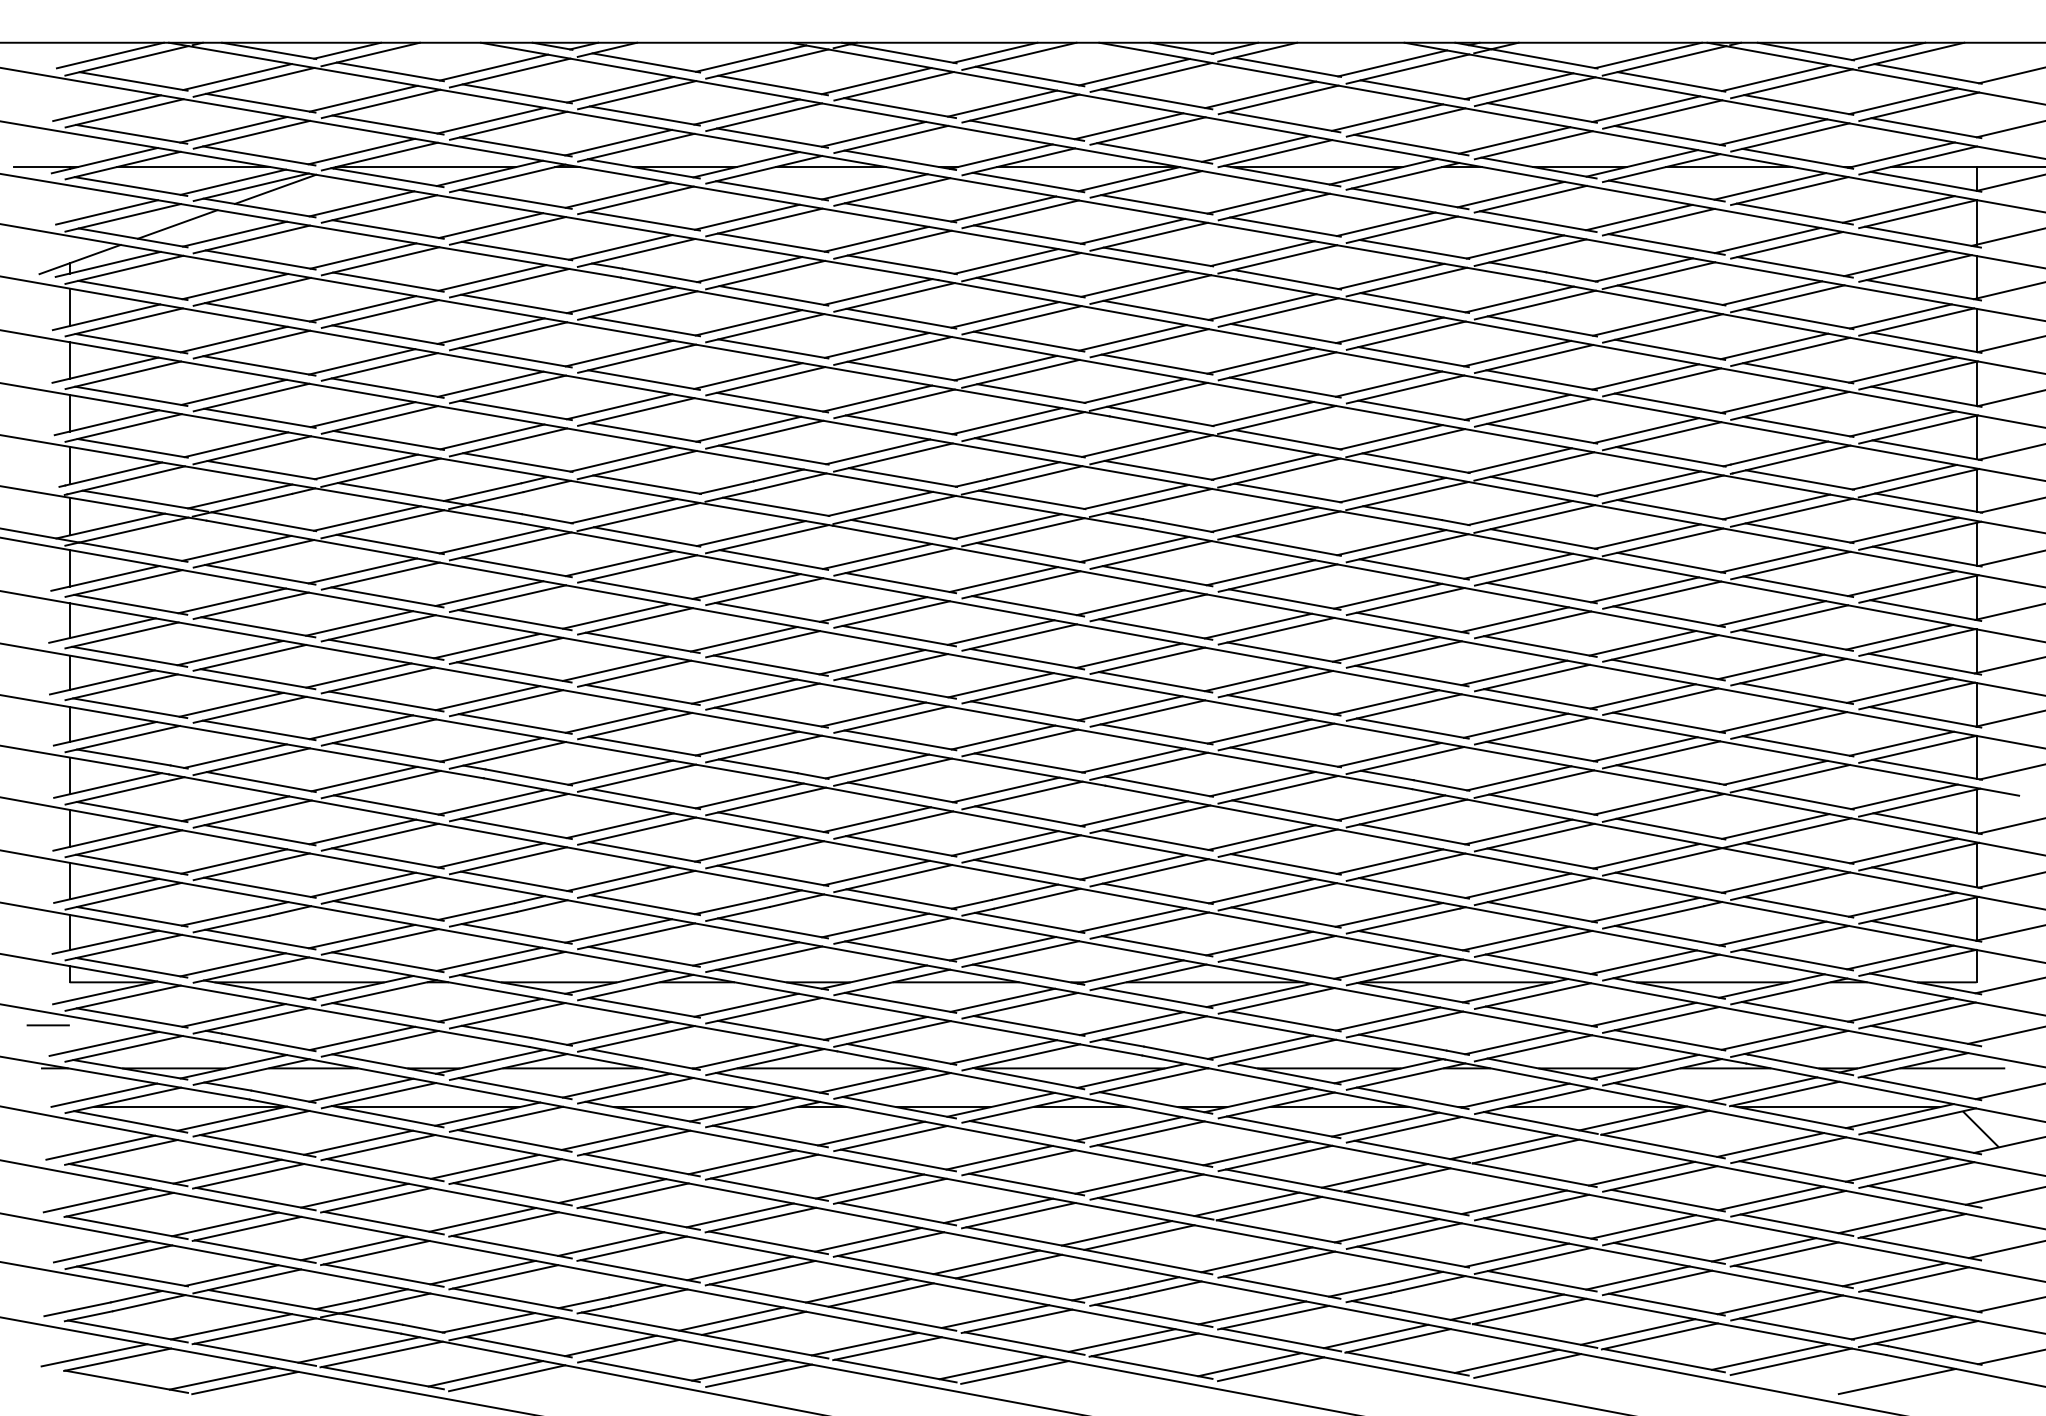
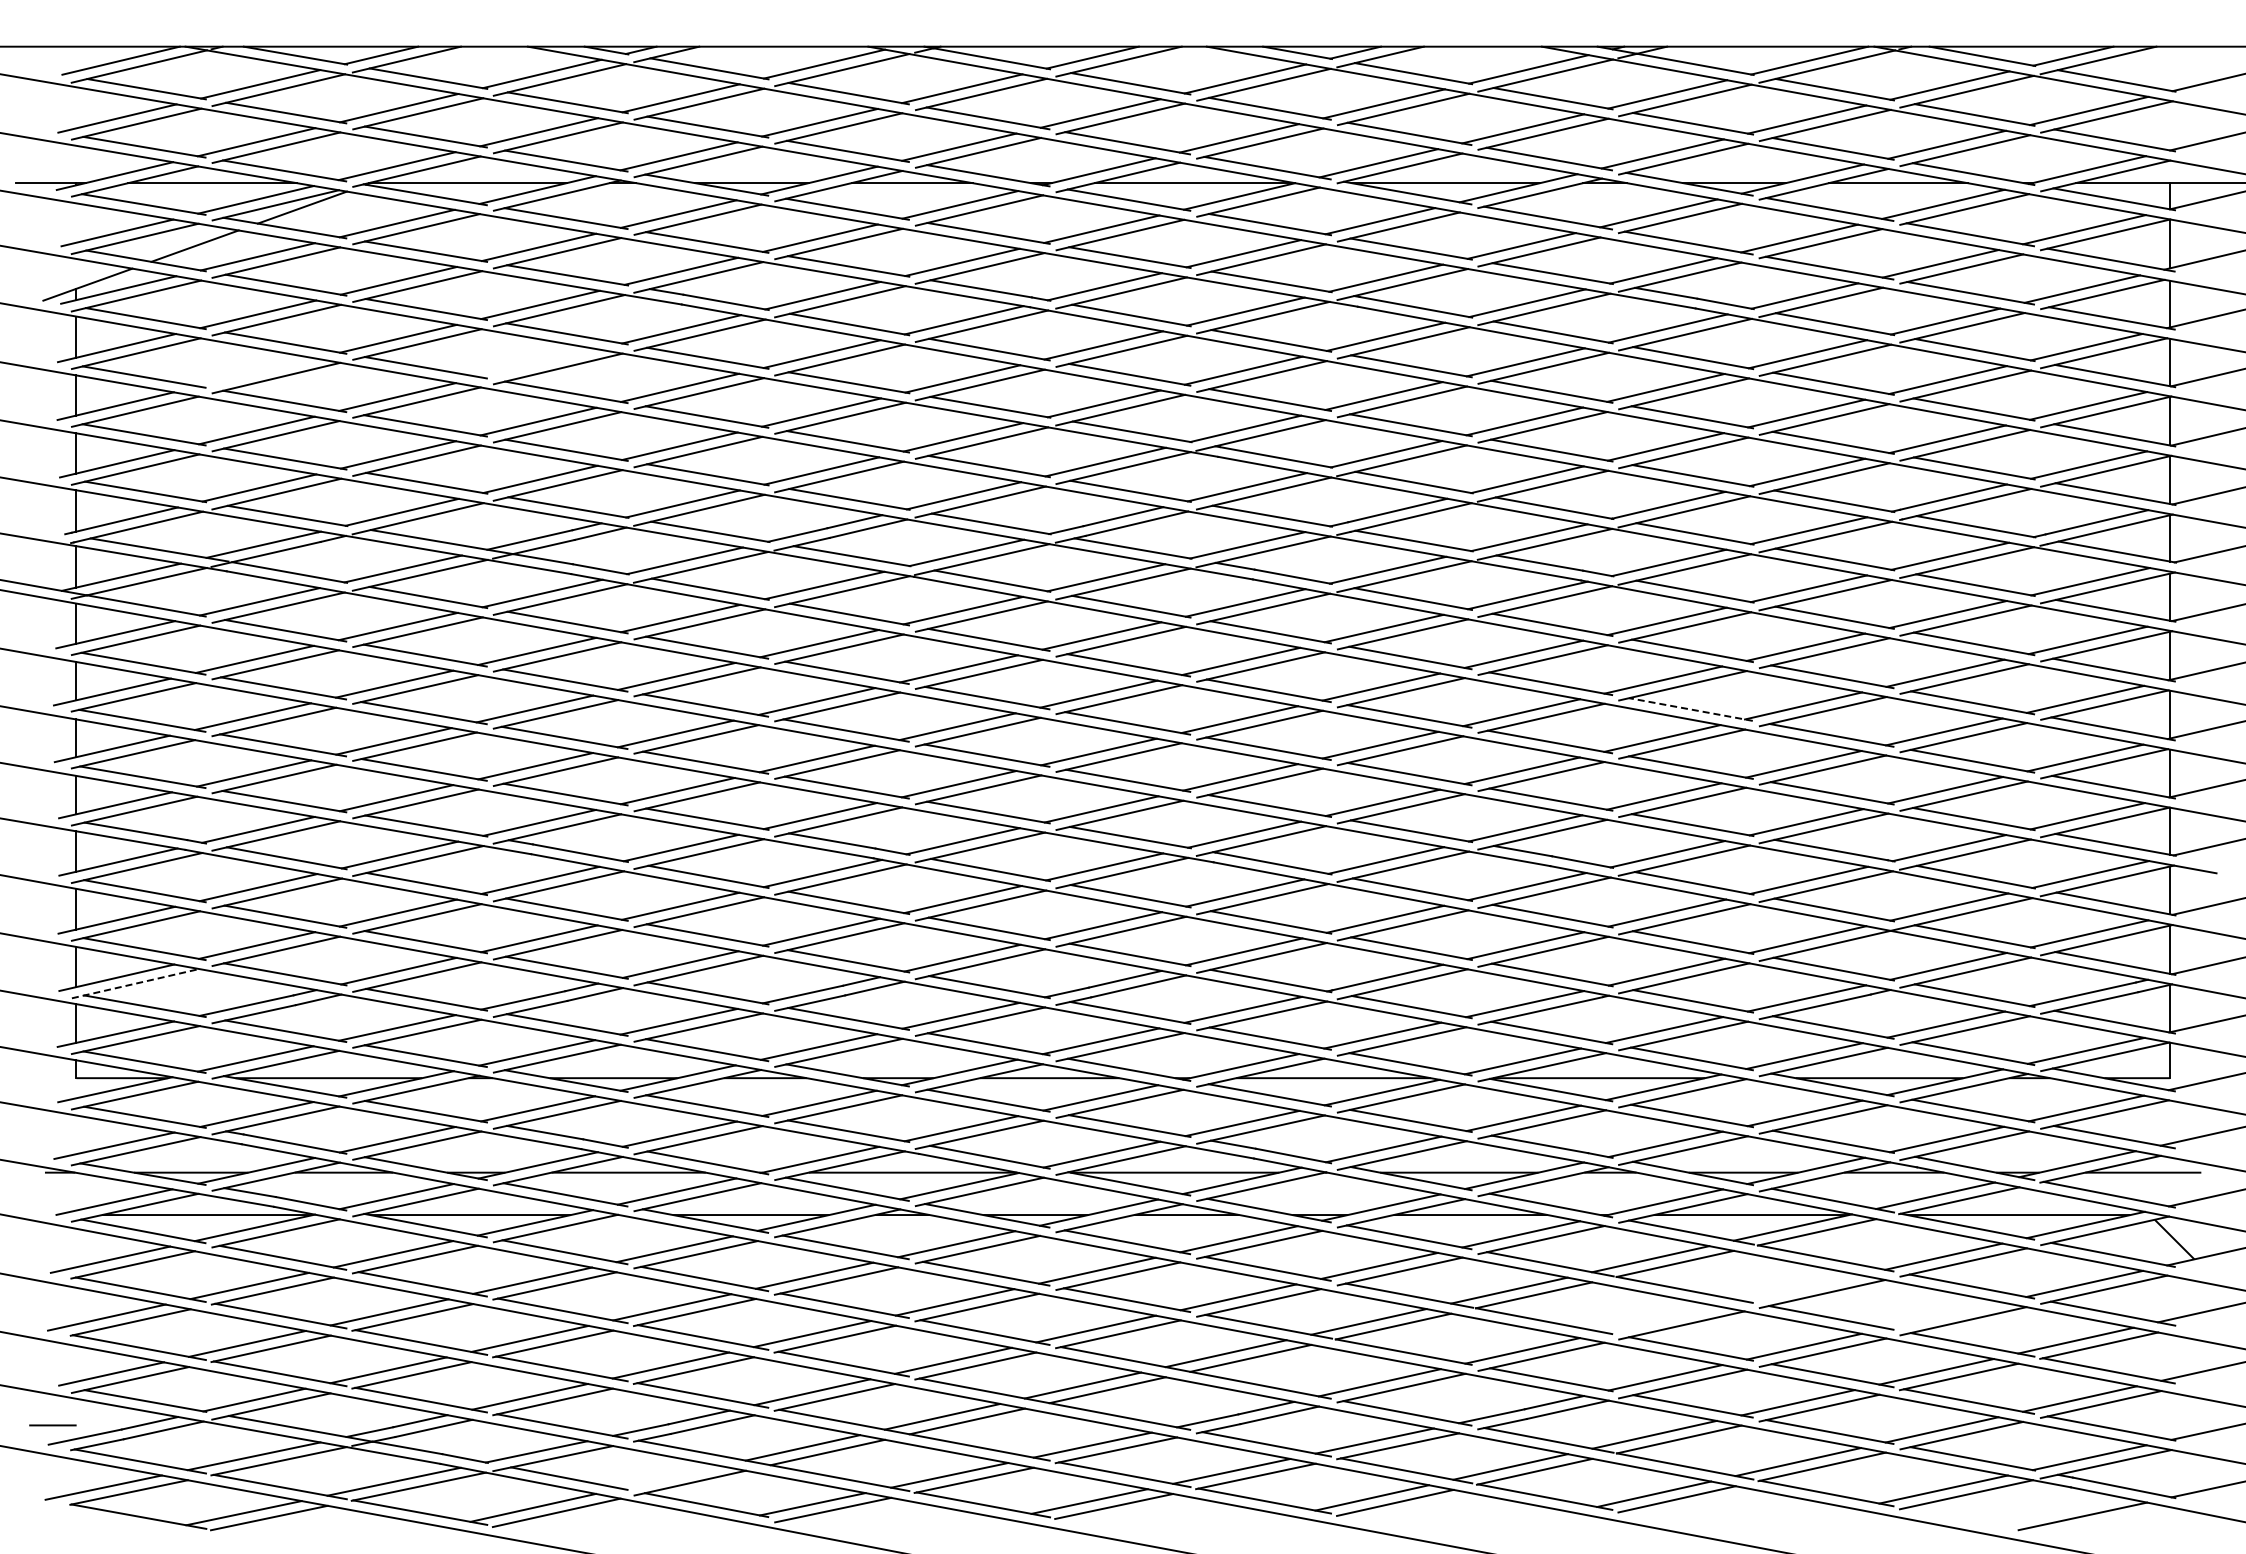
line: (490, 331) -> (538, 363), removed
line: (233, 339) -> (256, 372), removed
line: (1539, 646) -> (1690, 709), solid -> dashed
line: (124, 896) -> (136, 983), solid -> dashed
line: (47, 1025) -> (52, 1425), moved
line: (1641, 1173) -> (1802, 1288), removed
line: (1771, 1198) -> (1944, 1315), removed
line: (1513, 1202) -> (1661, 1319), removed
line: (610, 1346) -> (670, 1477), removed

